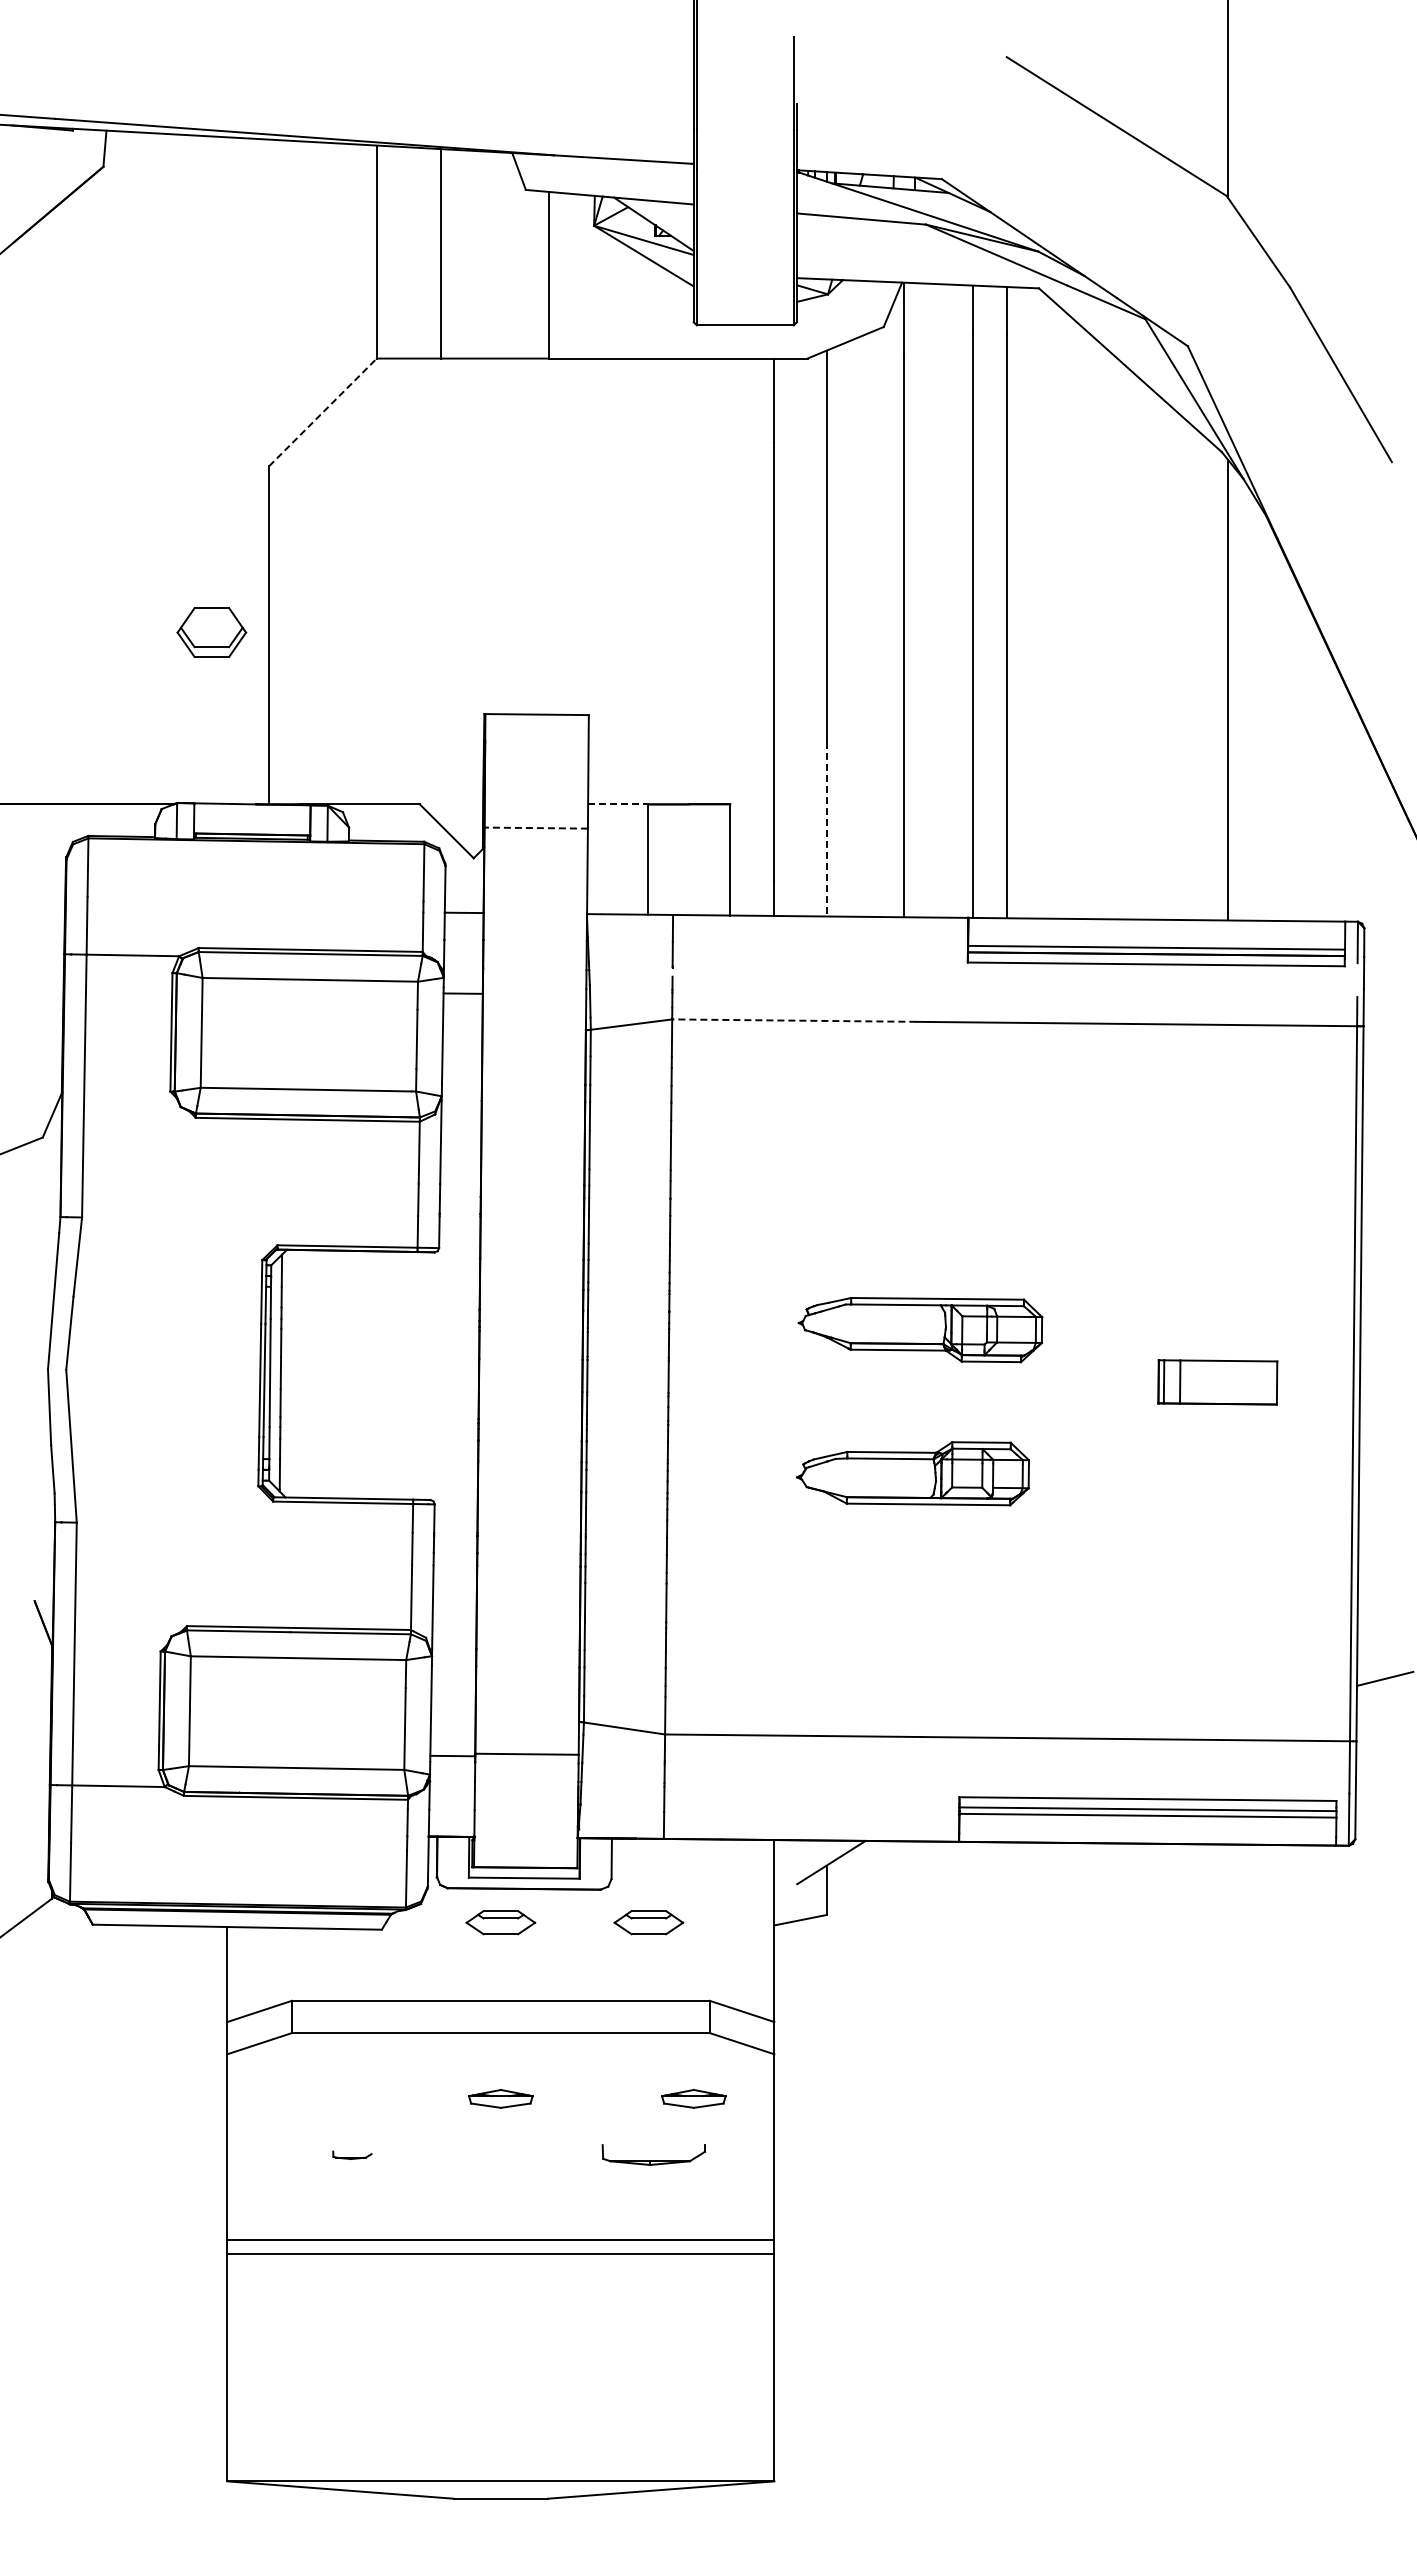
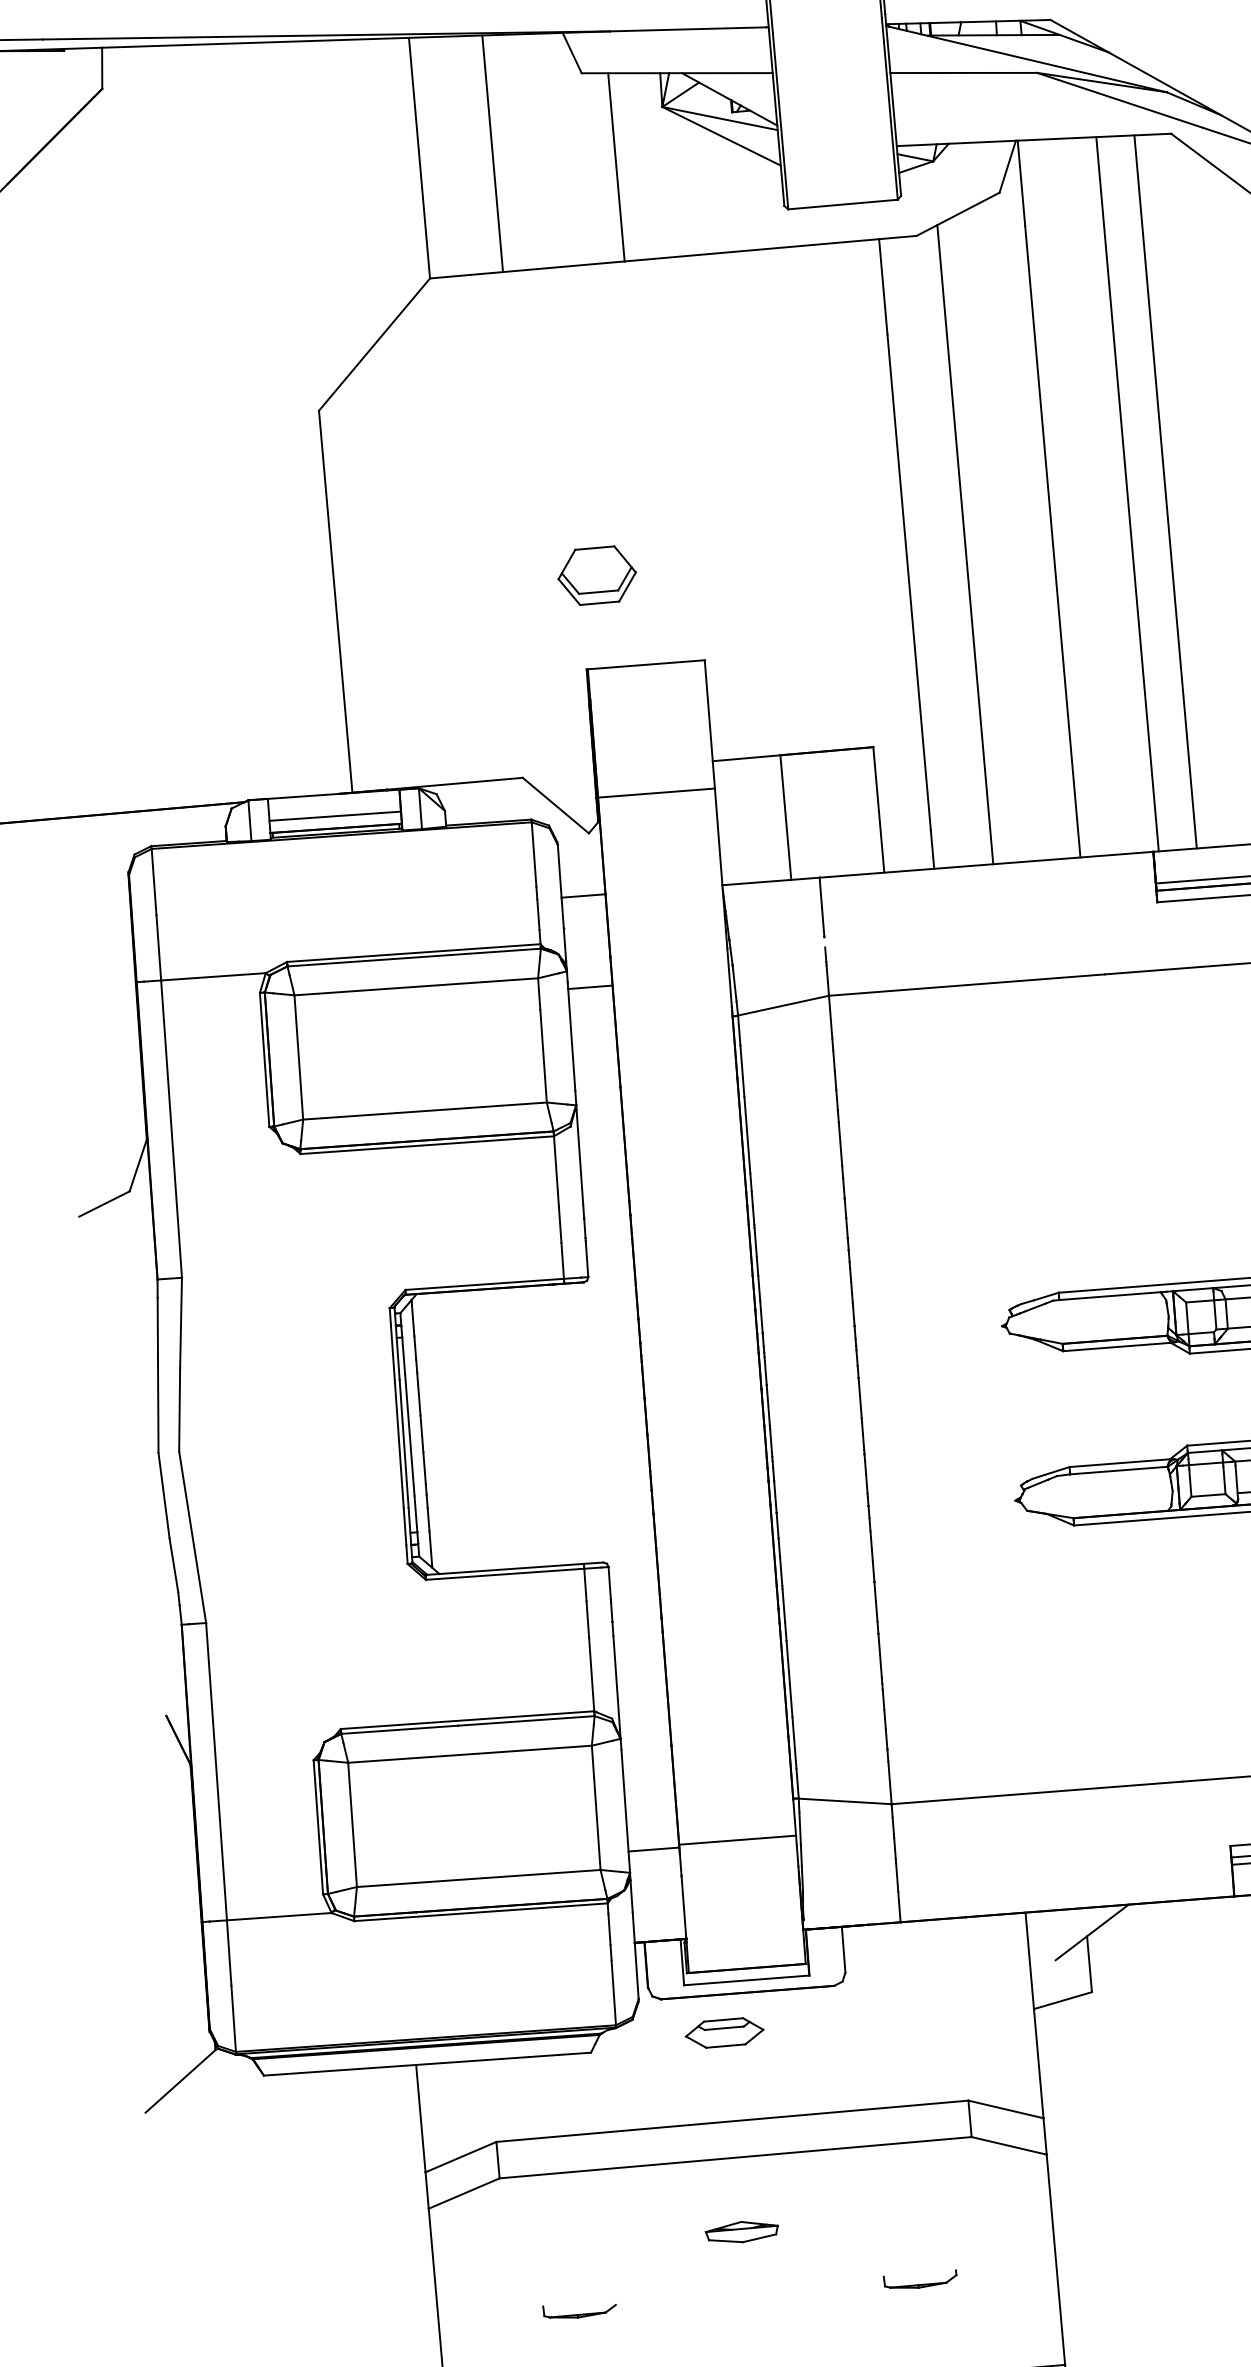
line: (323, 412) -> (375, 344), dashed -> solid
part: (211, 632) -> (596, 575), moved
line: (618, 804) -> (747, 758), dashed -> solid
line: (252, 823) -> (335, 815), added
line: (536, 828) -> (656, 793), dashed -> solid
line: (826, 829) -> (984, 765), dashed -> solid
line: (793, 1020) -> (966, 985), dashed -> solid
part: (648, 1922) -> (891, 2018), removed
part: (693, 2098) -> (959, 2212), removed
part: (352, 2155) -> (580, 2310), size x1.67
part: (653, 2155) -> (920, 2280), size x0.62

